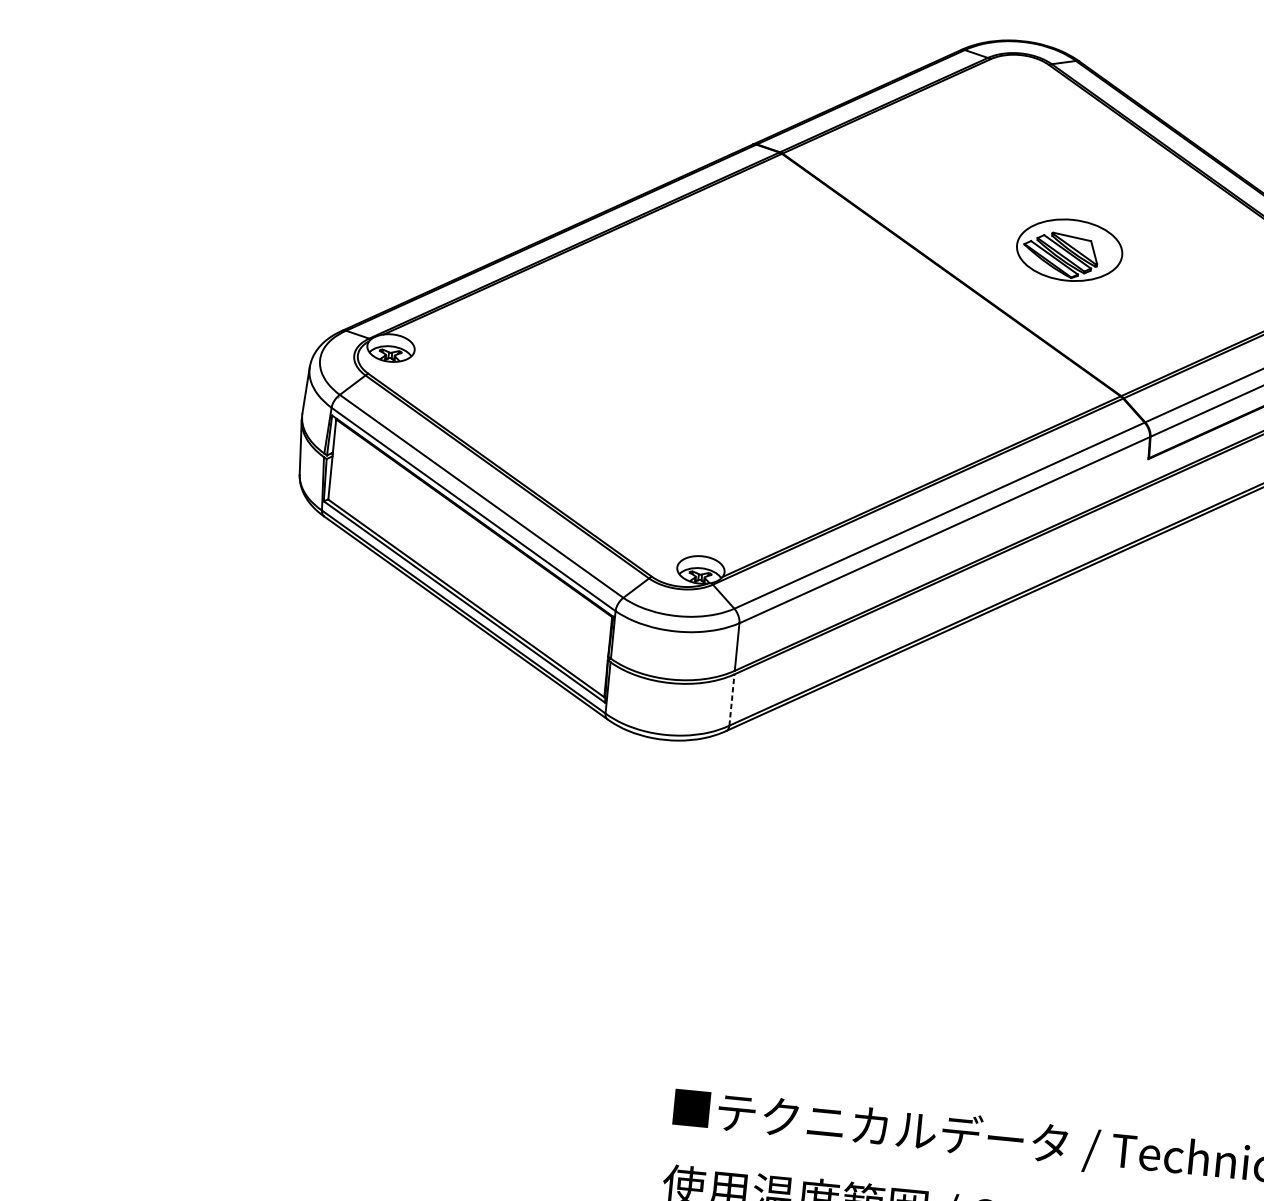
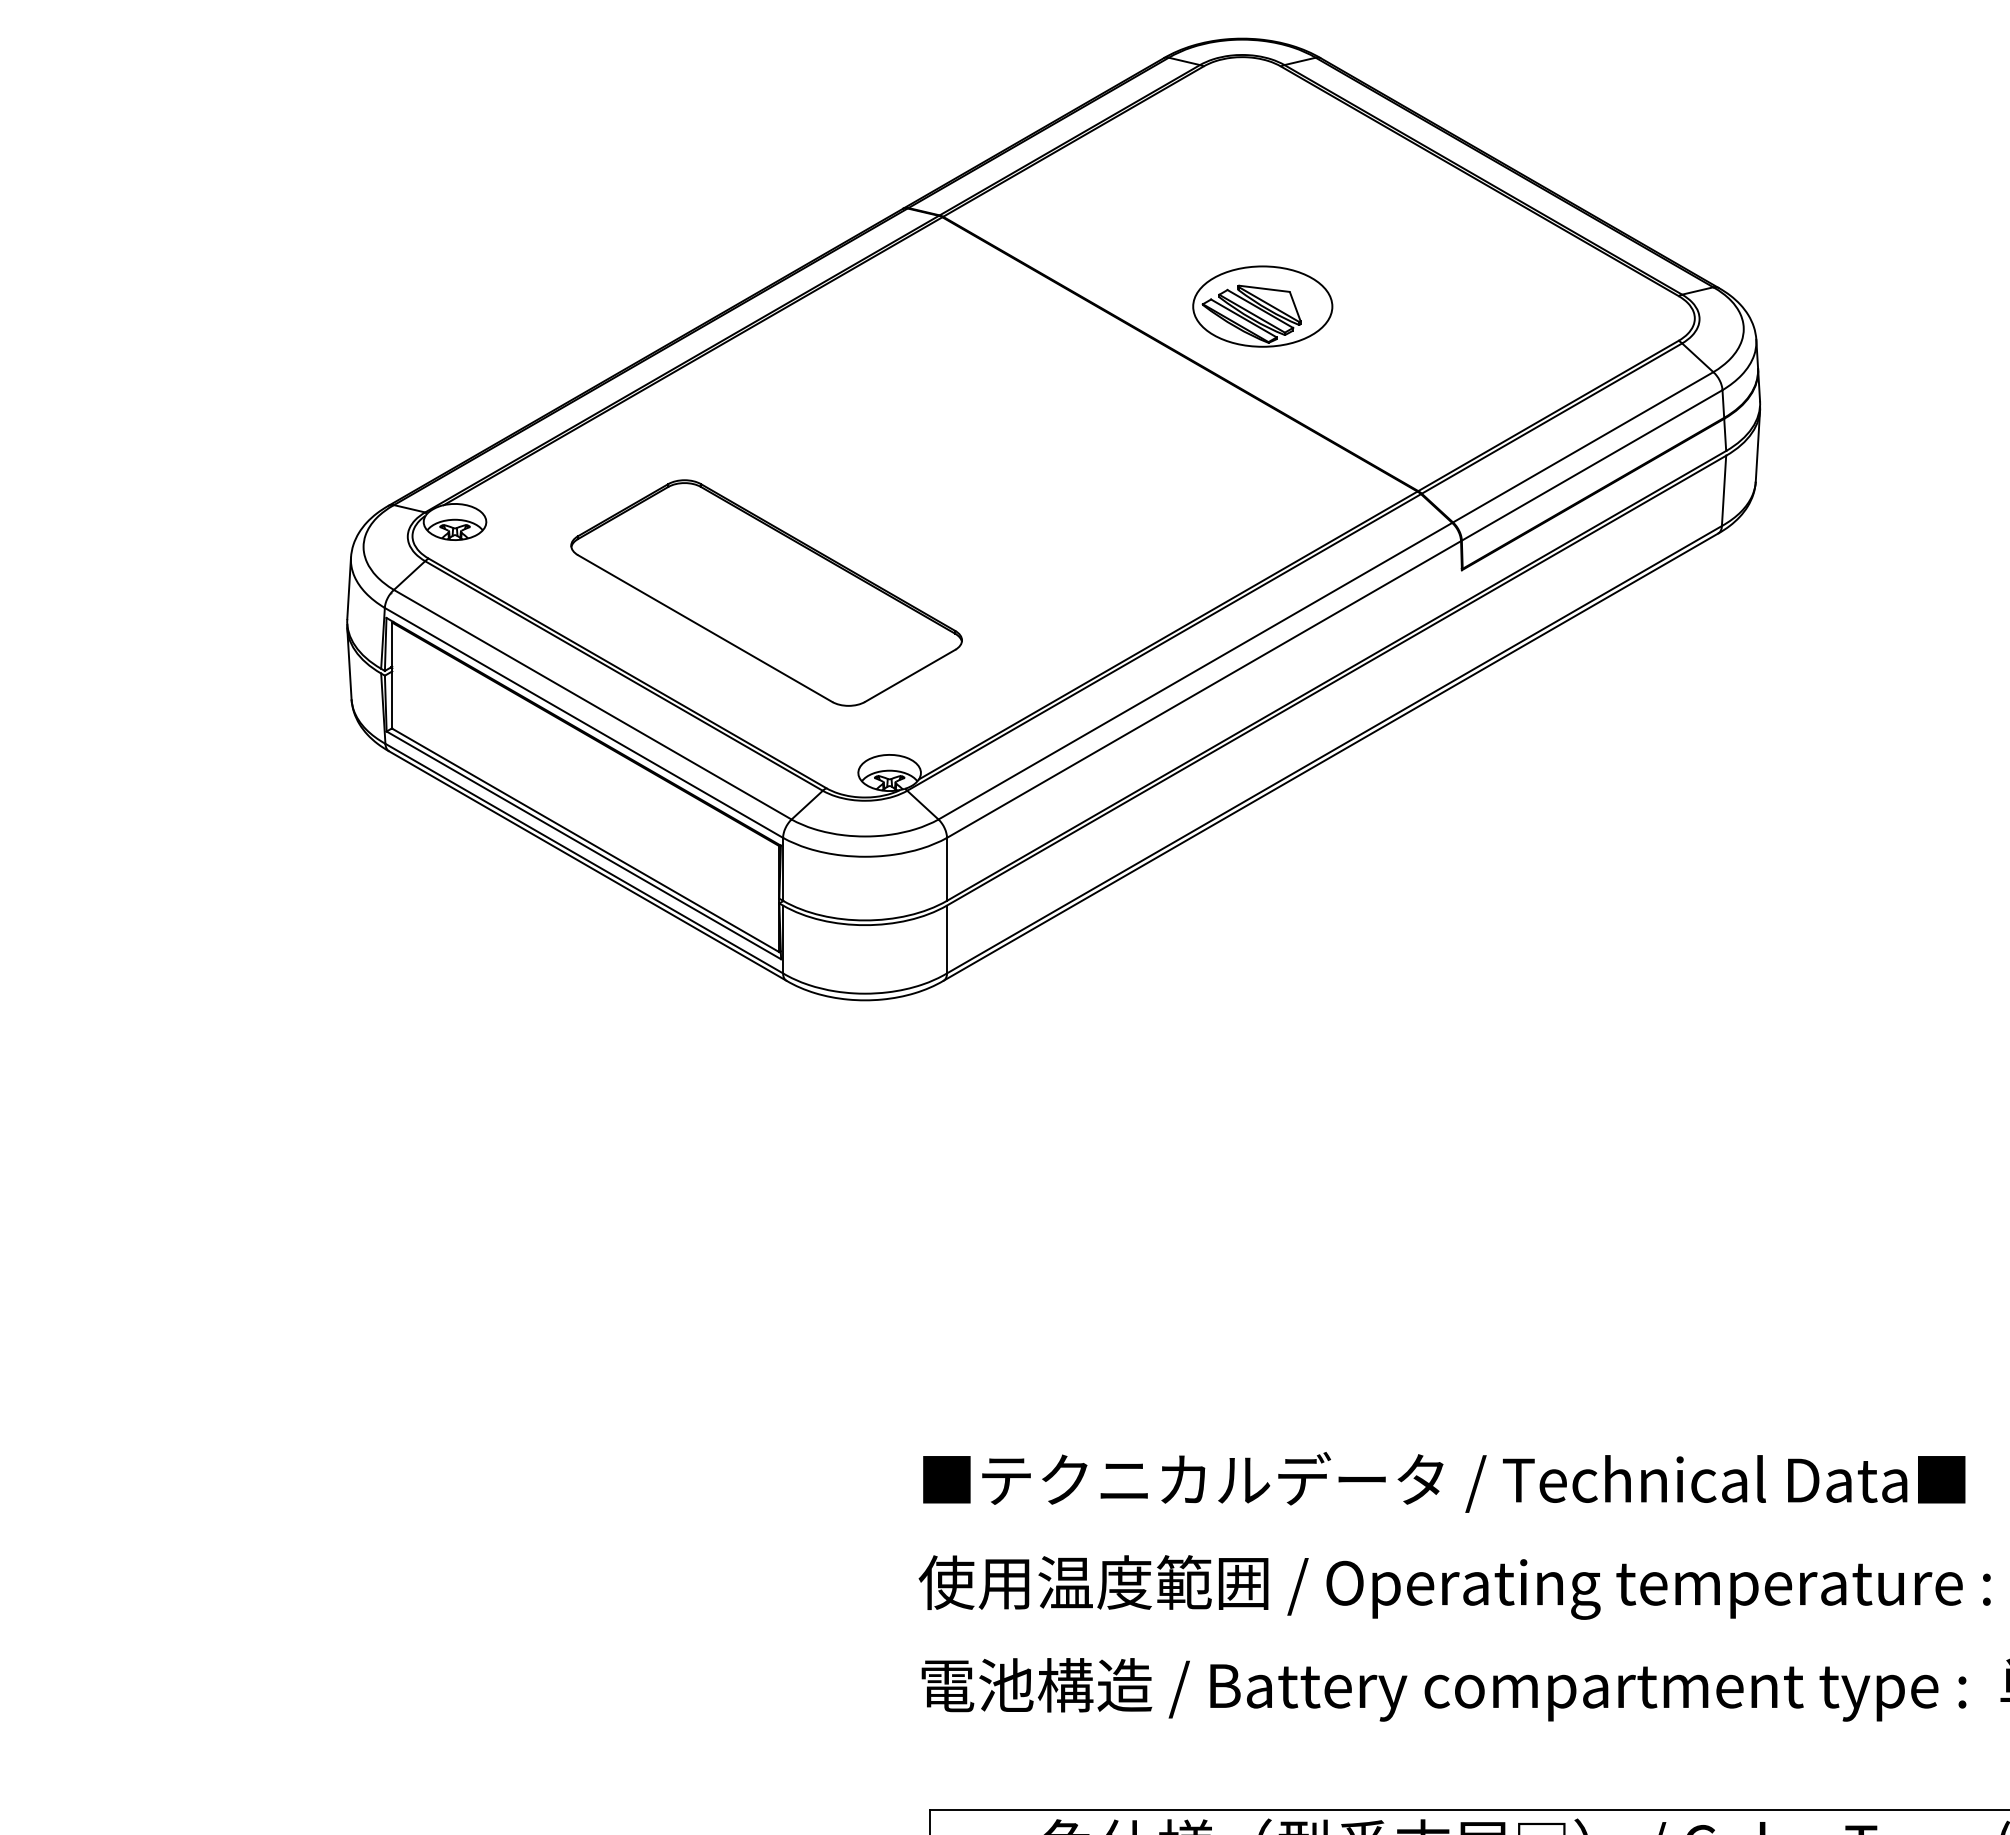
part: (1069, 250) -> (1262, 306), moved
part: (621, 424) -> (766, 592), added
line: (732, 700) -> (947, 939), dashed -> solid

